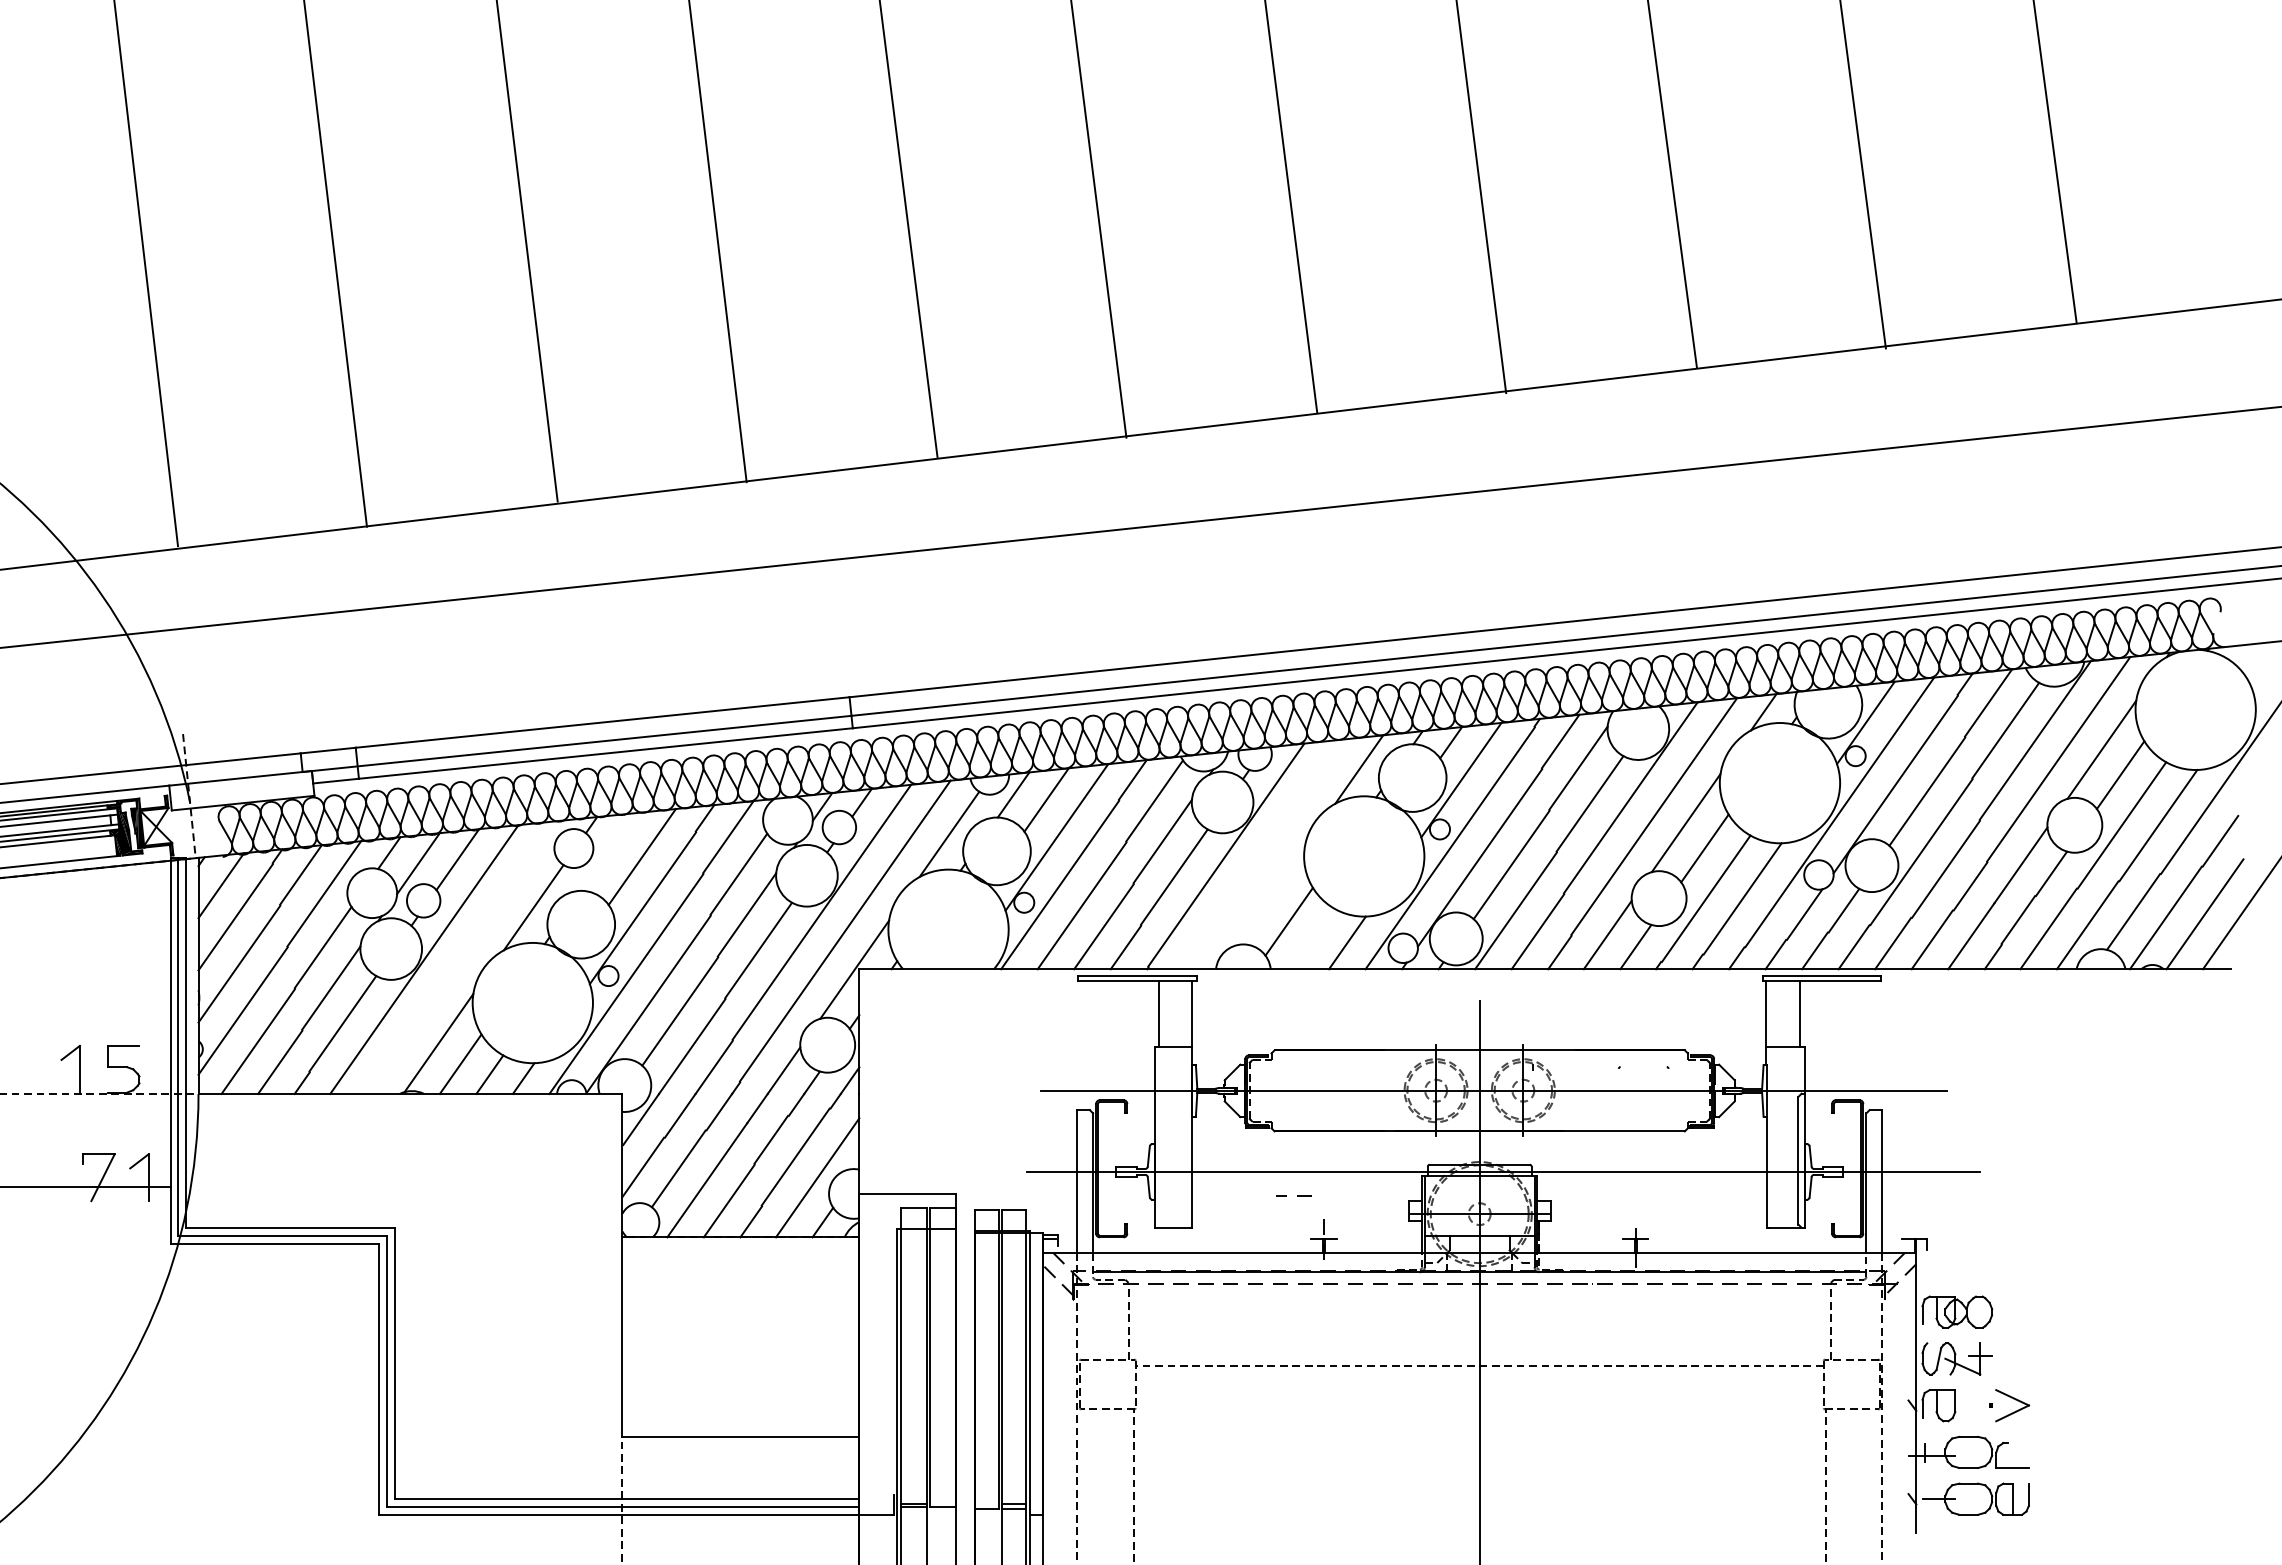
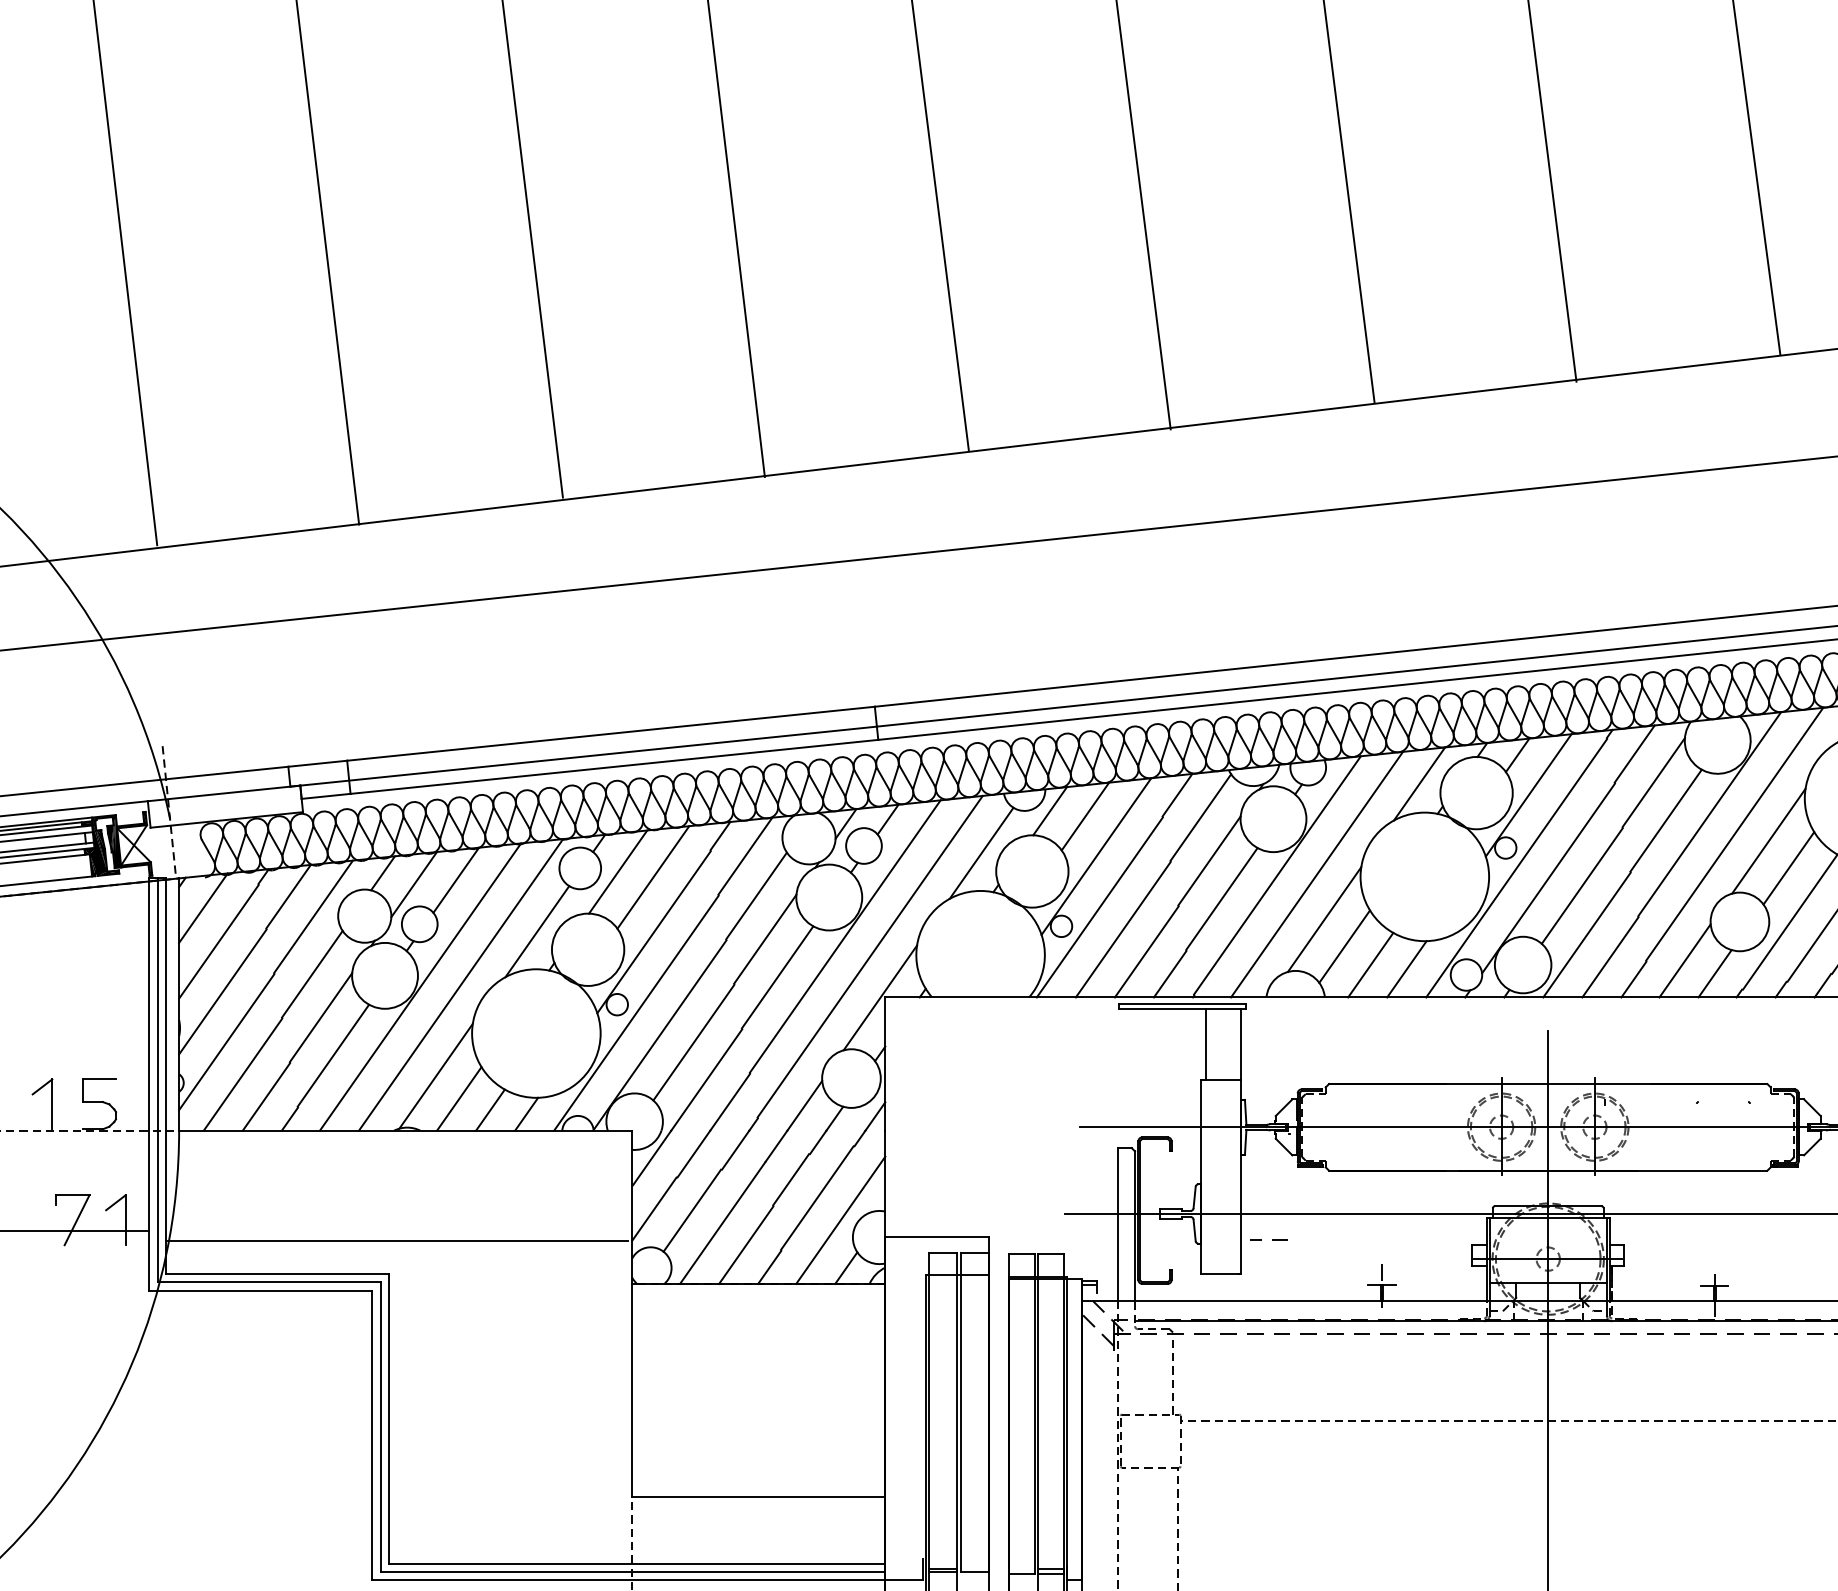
line: (609, 851) -> (618, 871), added
line: (1262, 854) -> (1316, 874), added
line: (1270, 896) -> (1324, 919), added
line: (1313, 938) -> (1370, 964), added
line: (461, 957) -> (460, 984), added
line: (1297, 1195) -> (1272, 1239), moved
line: (402, 1196) -> (397, 1240), added

